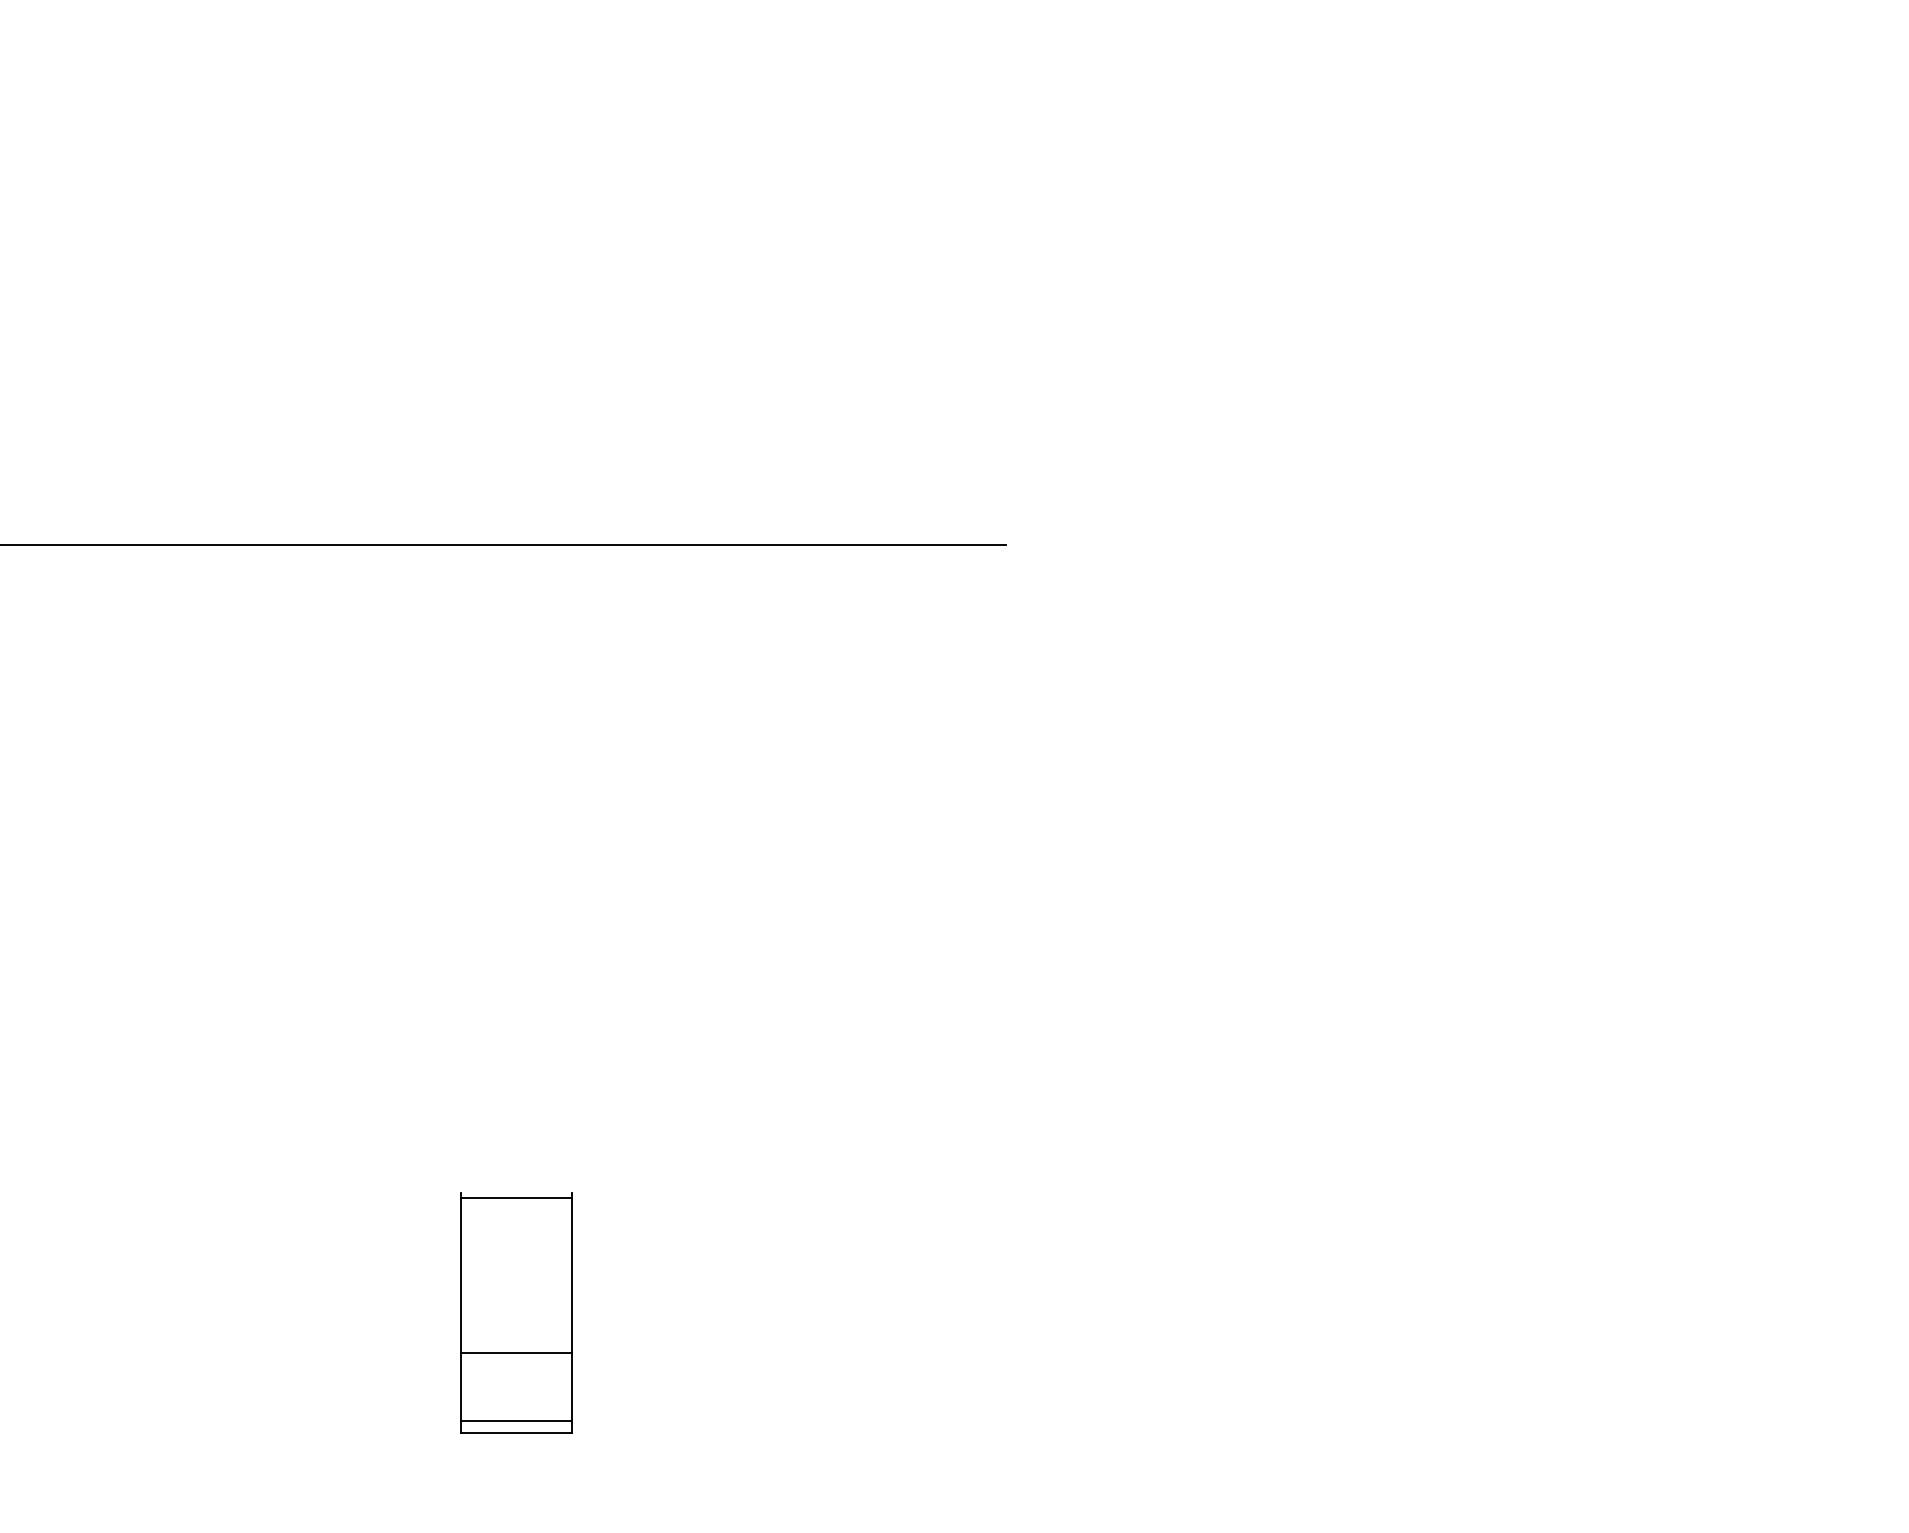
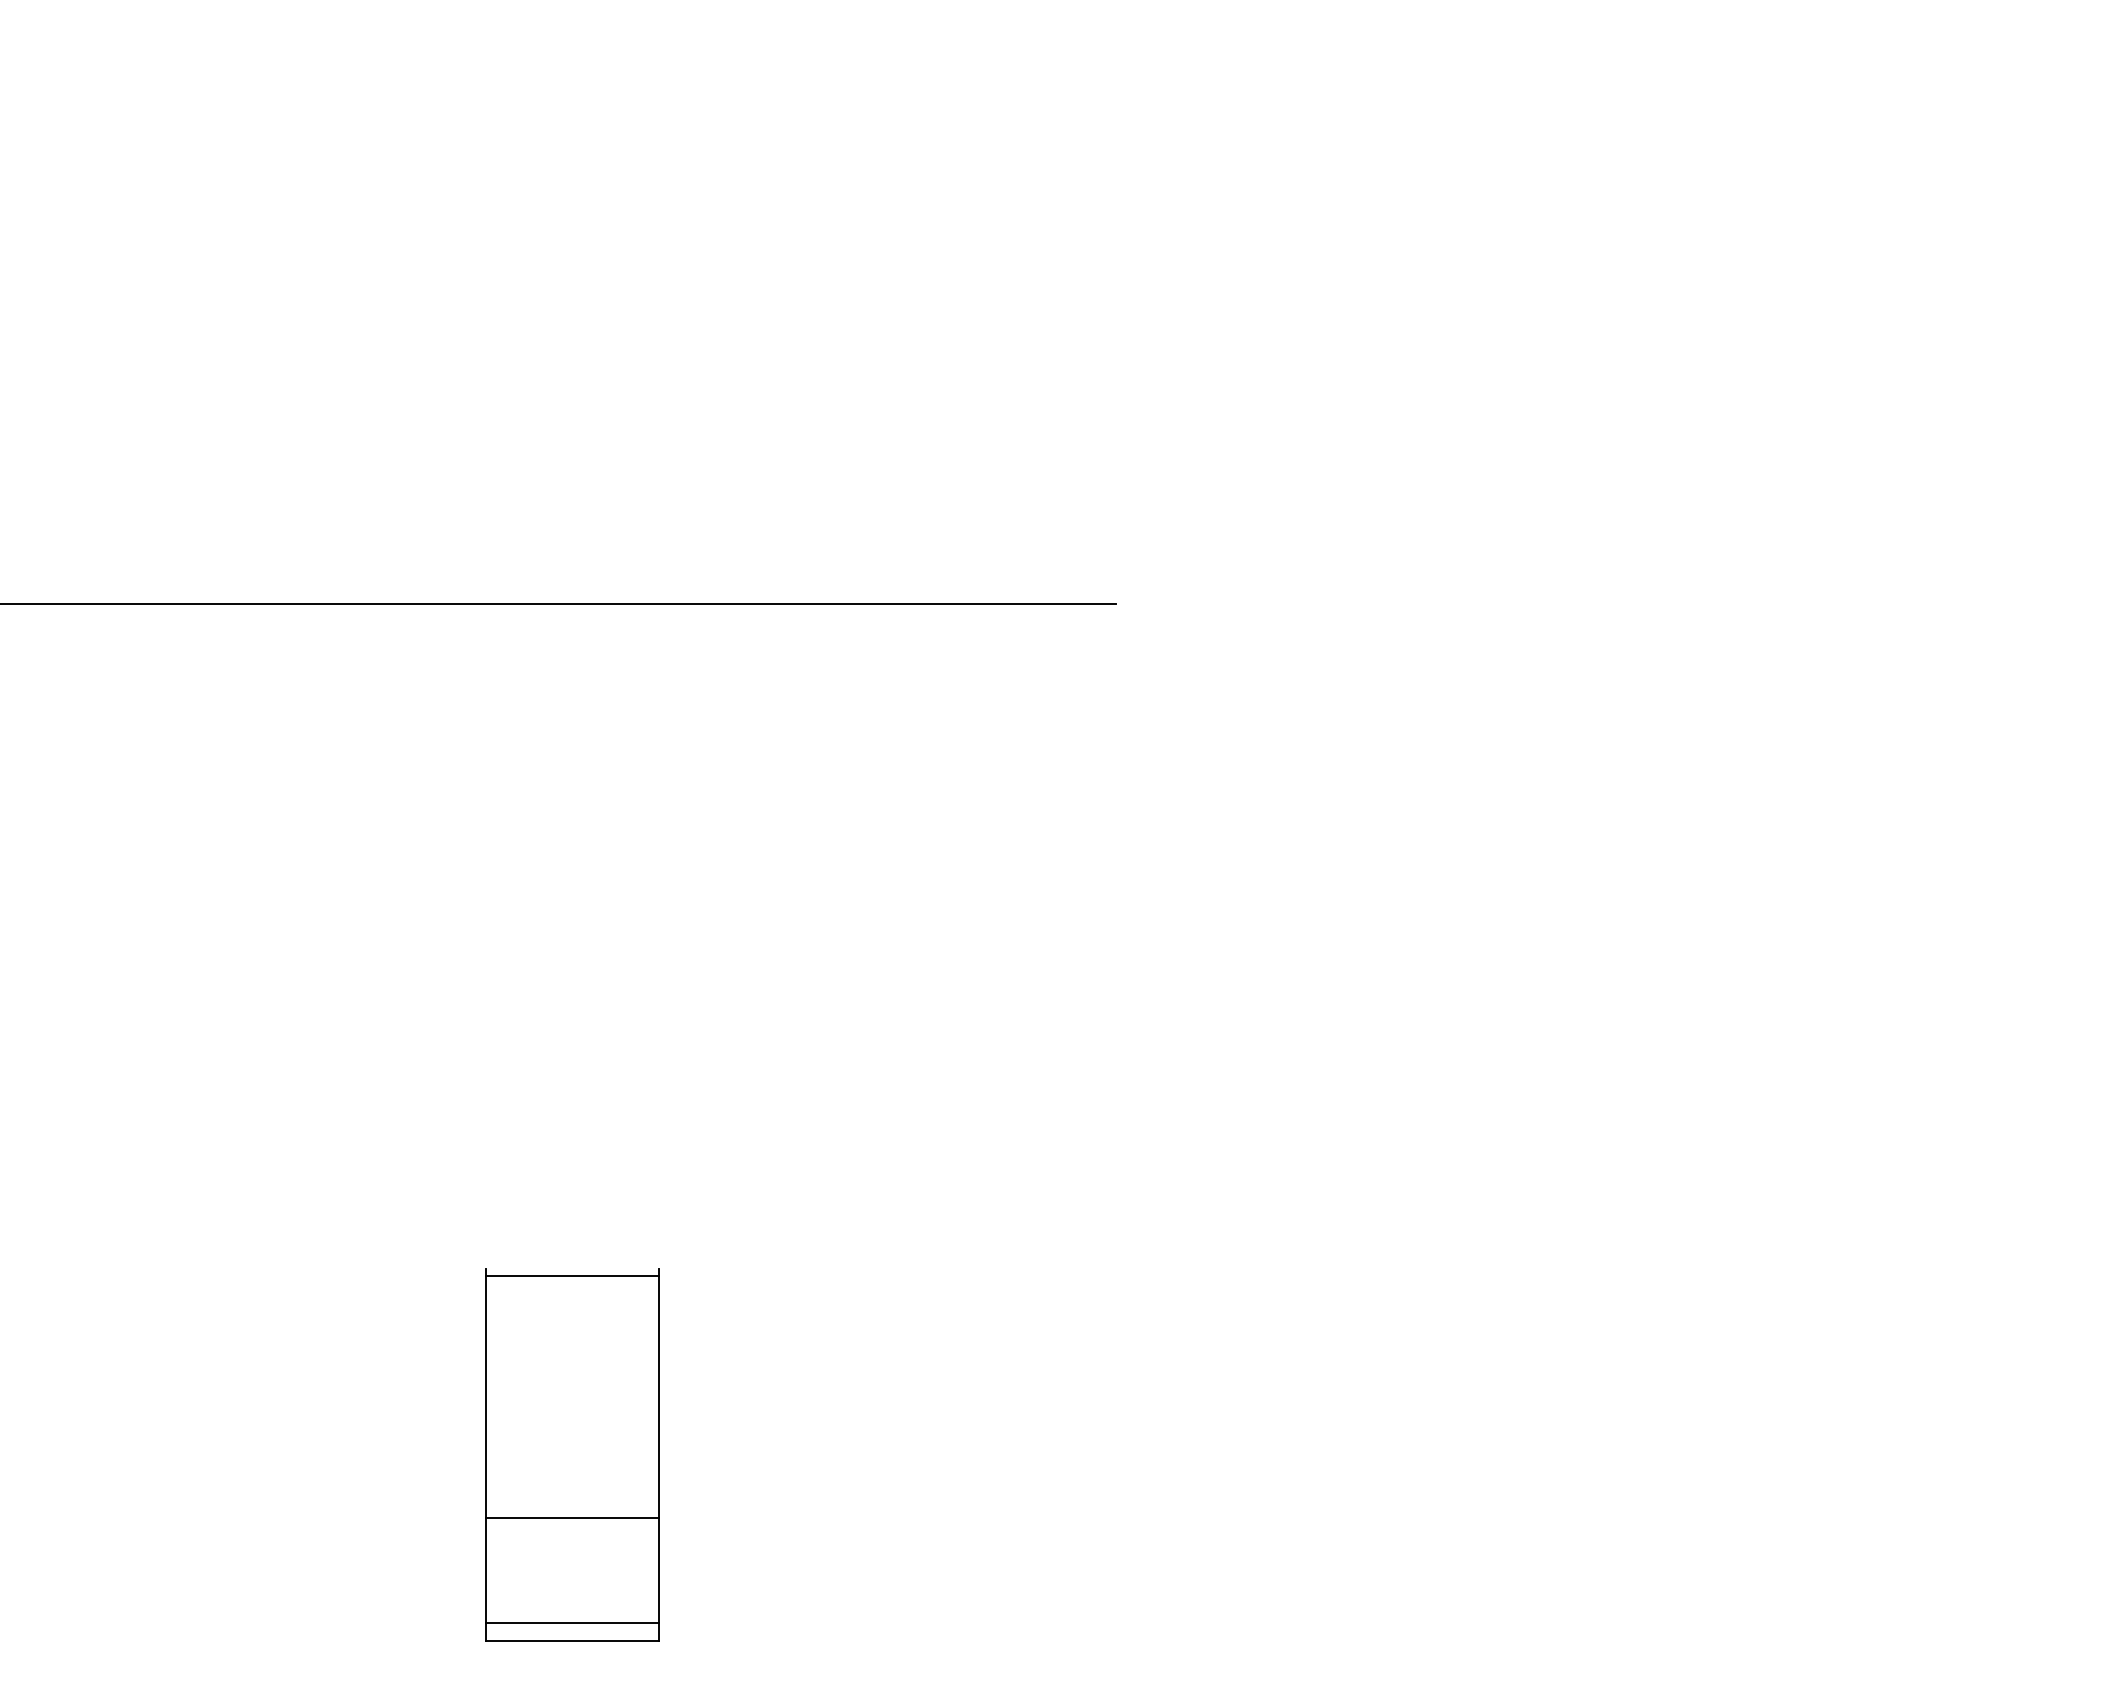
part: (516, 1312) -> (572, 1454), size x1.4

